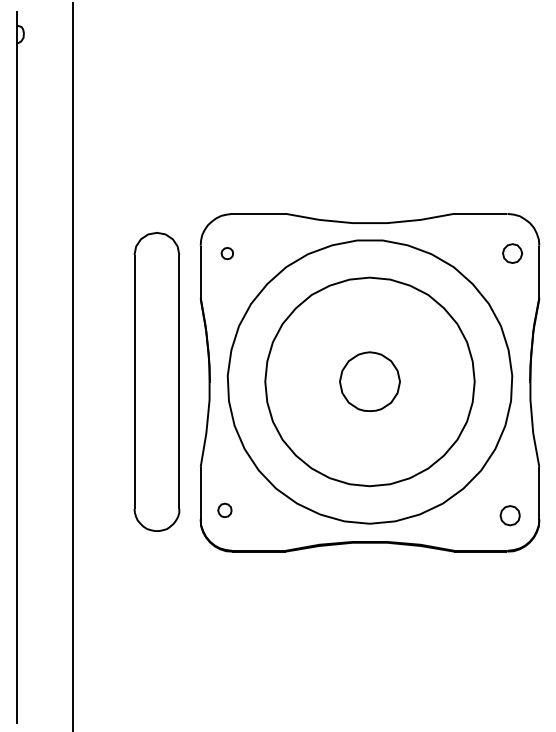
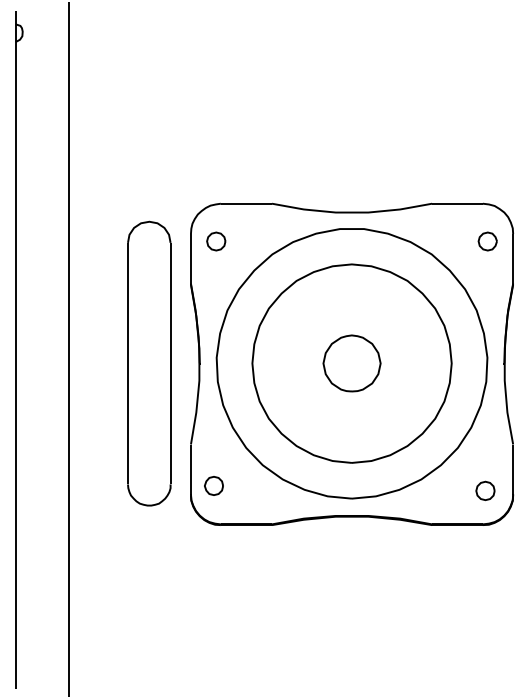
part: (227, 253) -> (216, 241), size x1.67
part: (224, 509) -> (213, 485), size x1.43

